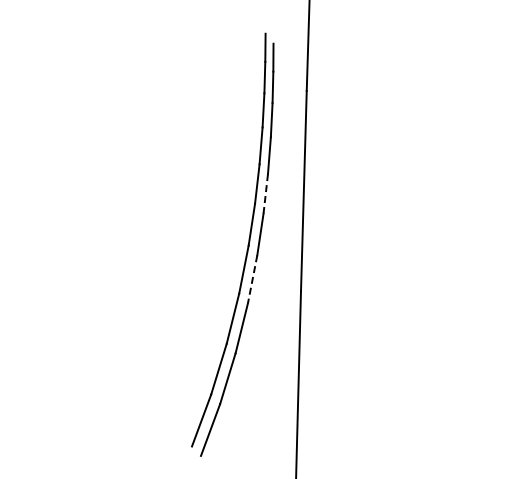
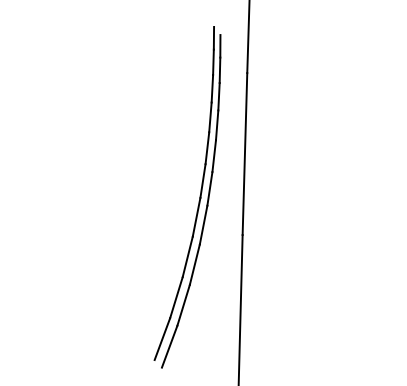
line: (265, 193) -> (213, 155), dashed -> solid
line: (252, 279) -> (203, 225), dashed -> solid

